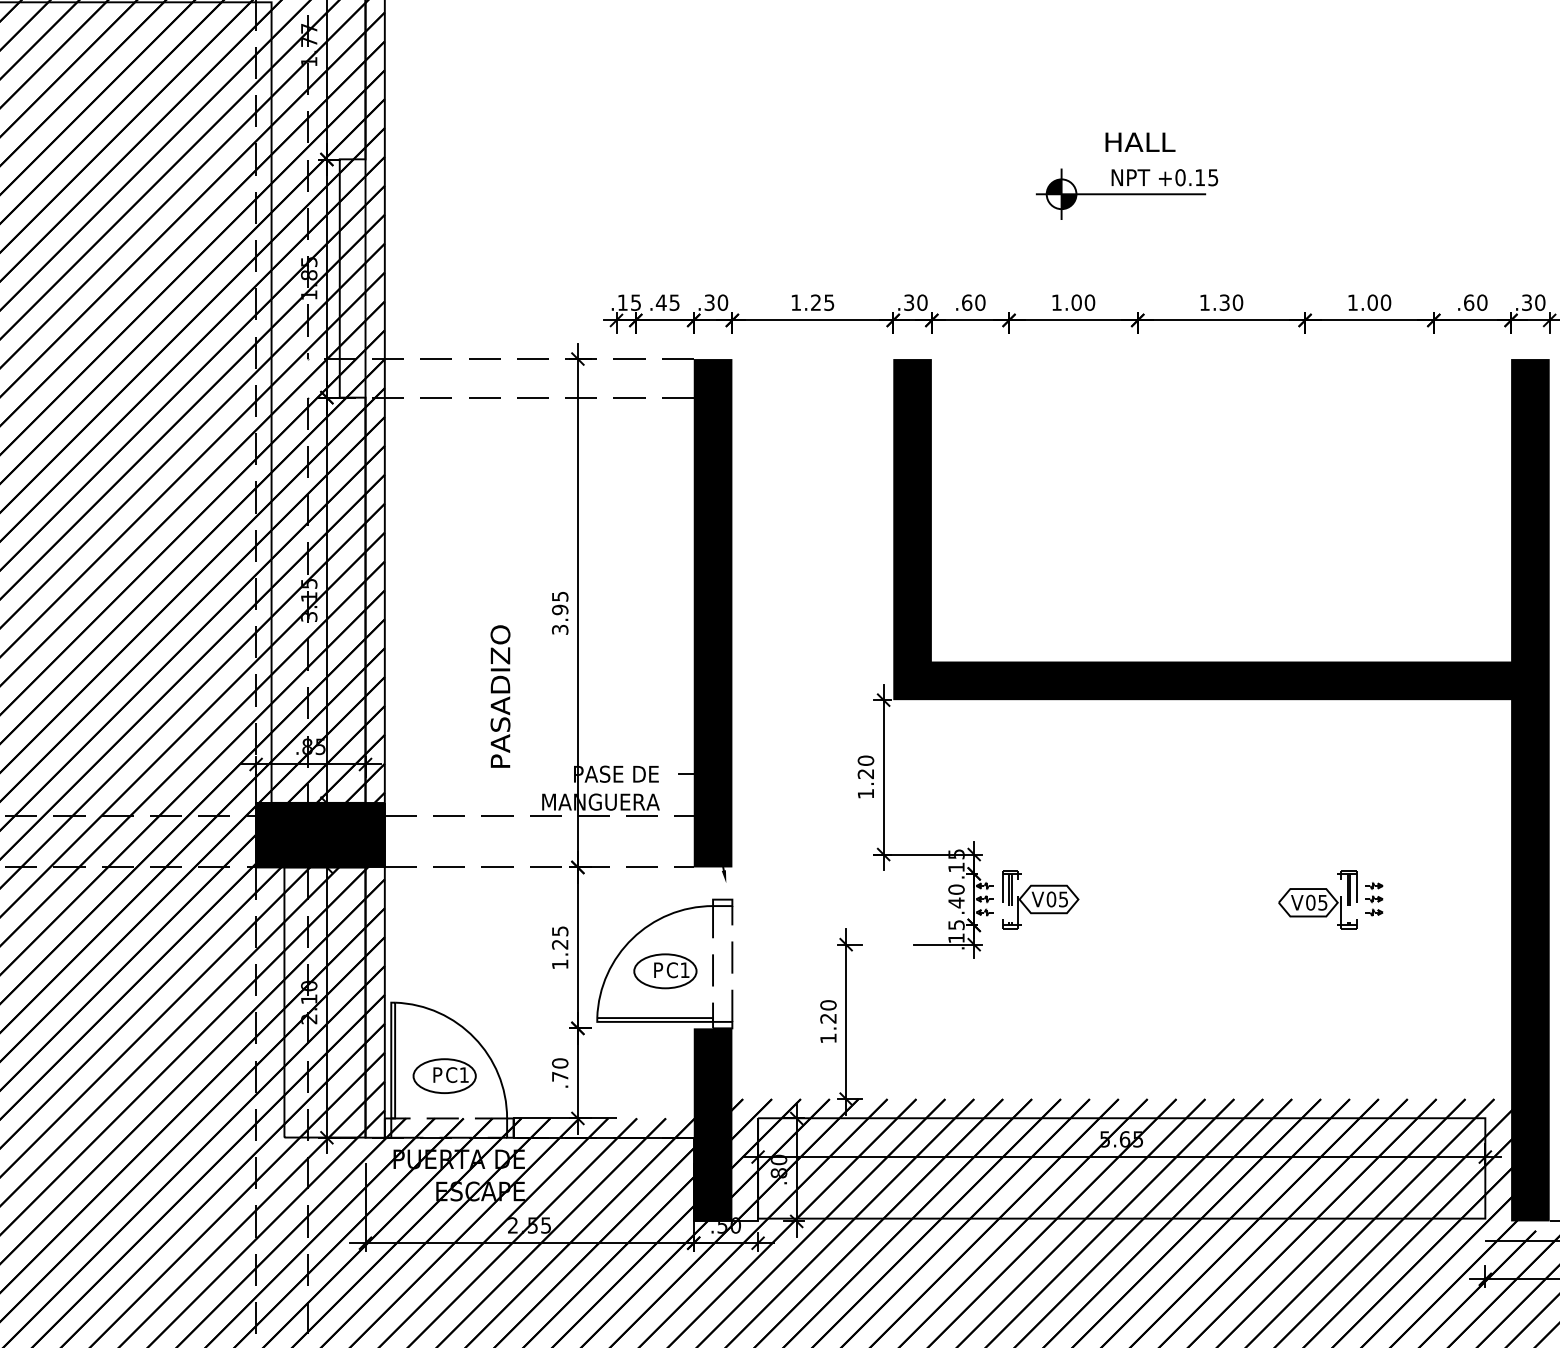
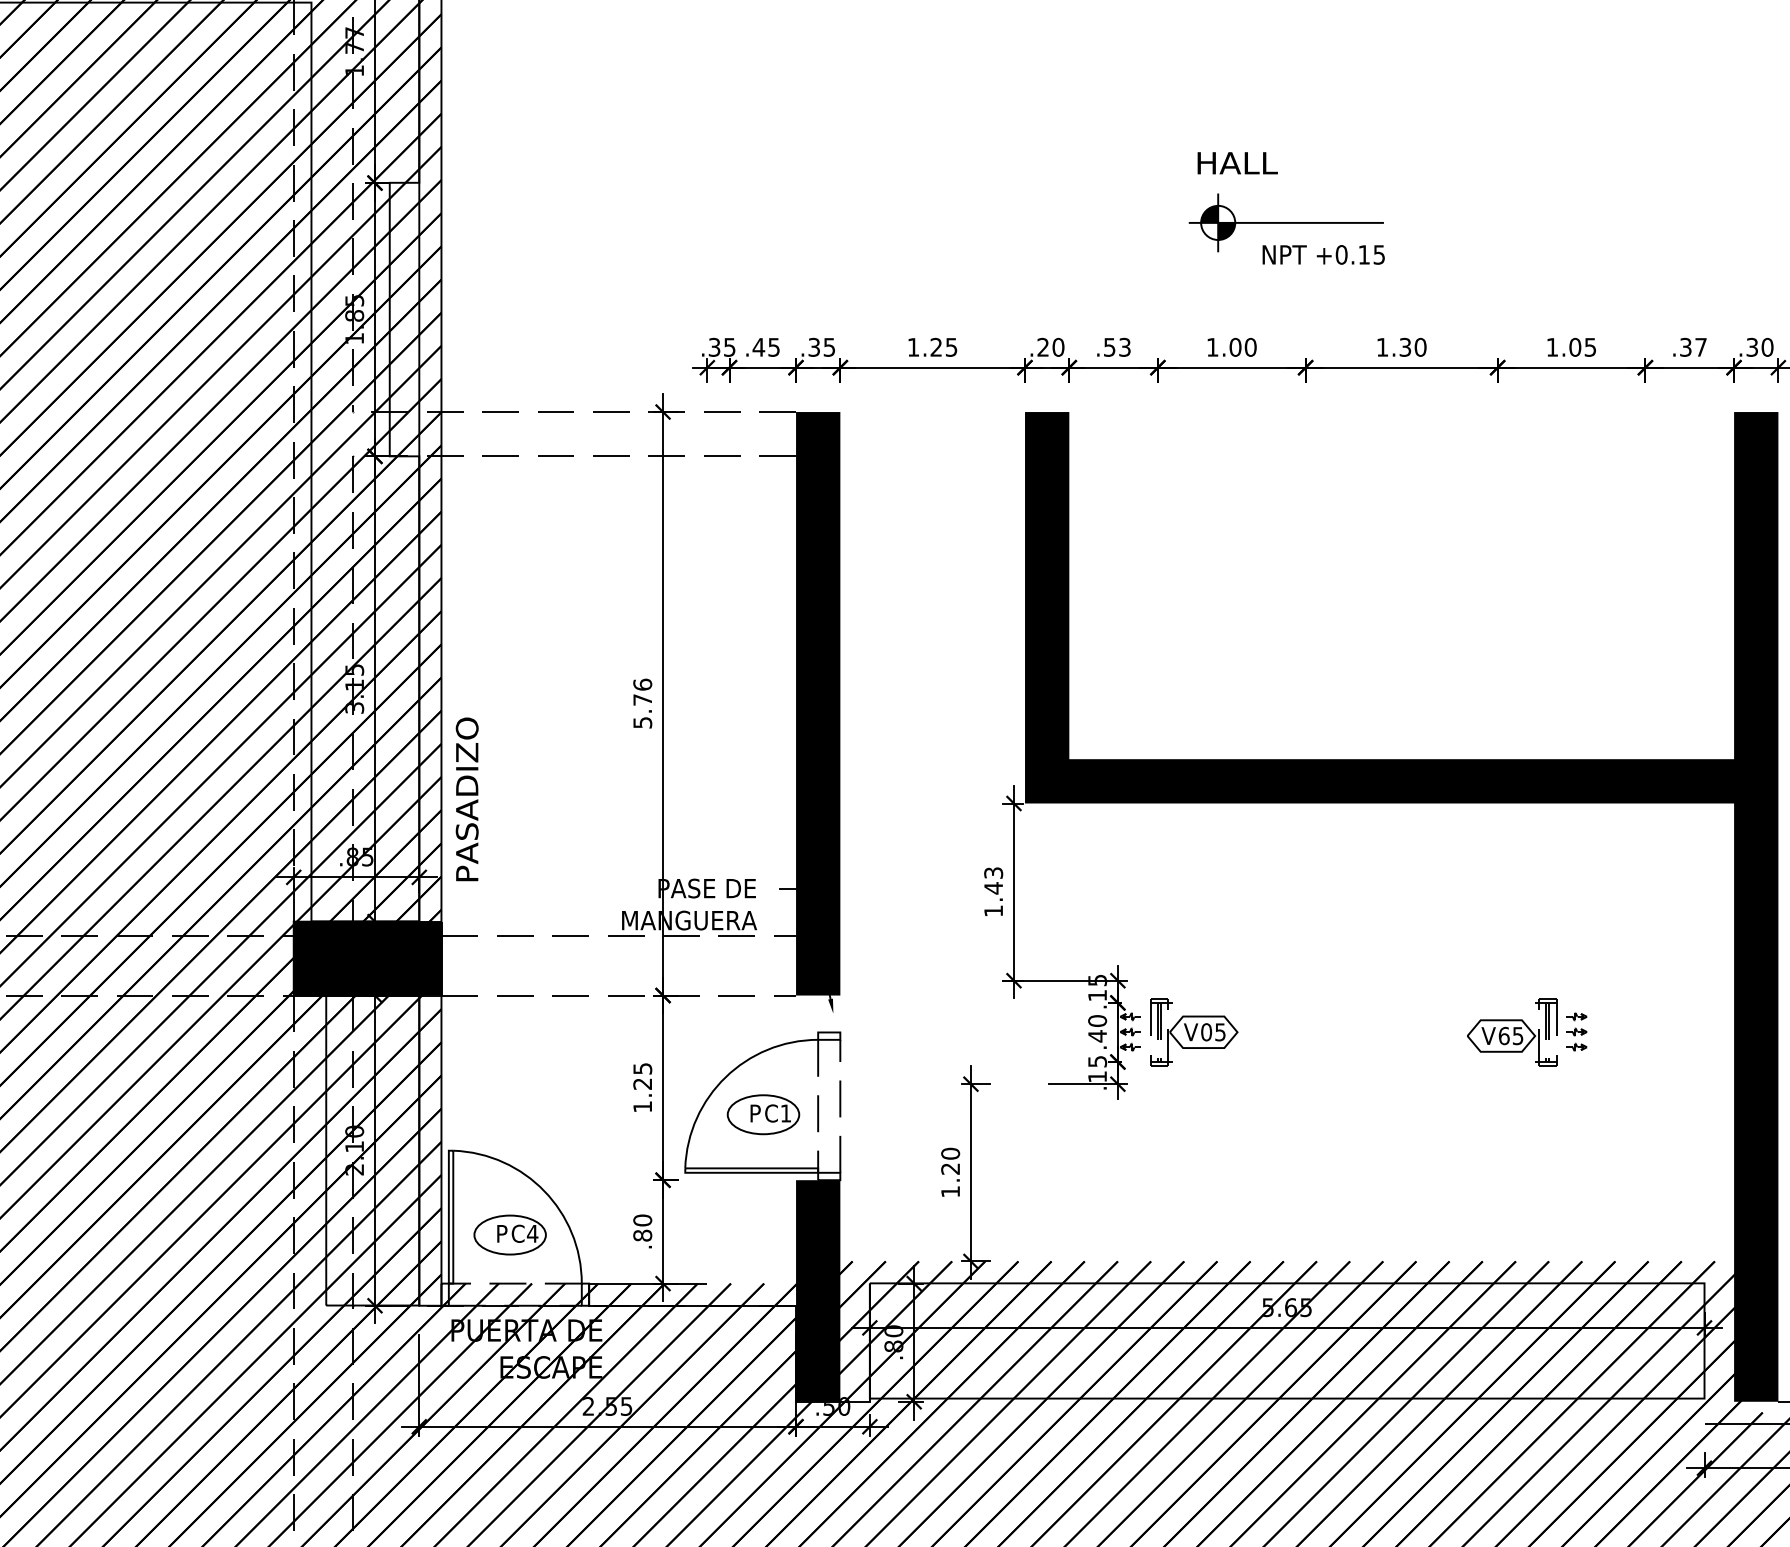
text: (1140, 142) -> (1237, 163), moved
text: (1164, 177) -> (1323, 254), moved
text: (622, 301) -> (714, 346), .15 -> .35
text: (722, 301) -> (829, 346), .30 -> .35
text: (972, 301) -> (1116, 346), .60 -> .53
text: (1385, 301) -> (1590, 346), 1.00 -> 1.05
text: (1475, 301) -> (1693, 346), .60 -> .37
text: (908, 302) -> (1042, 347), .30 -> .20
text: (559, 612) -> (642, 702), 3.95 -> 5.76
text: (499, 696) -> (466, 799), moved
text: (865, 767) -> (993, 880), 1.20 -> 1.43
text: (1310, 902) -> (1503, 1035), 05 -> 65
text: (464, 1074) -> (532, 1233), C1 -> C4
text: (559, 1076) -> (642, 1235), .70 -> .80

